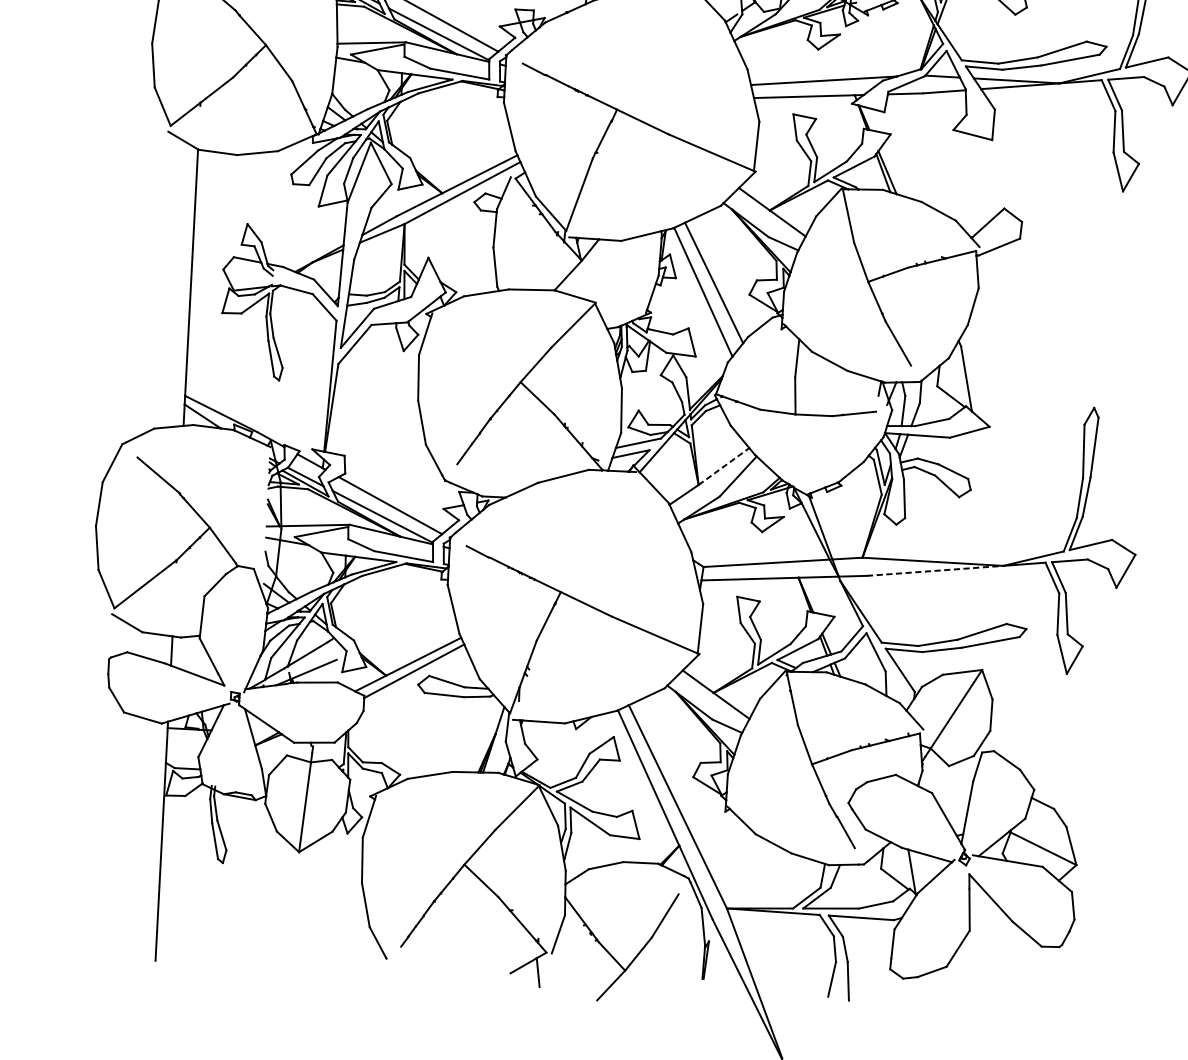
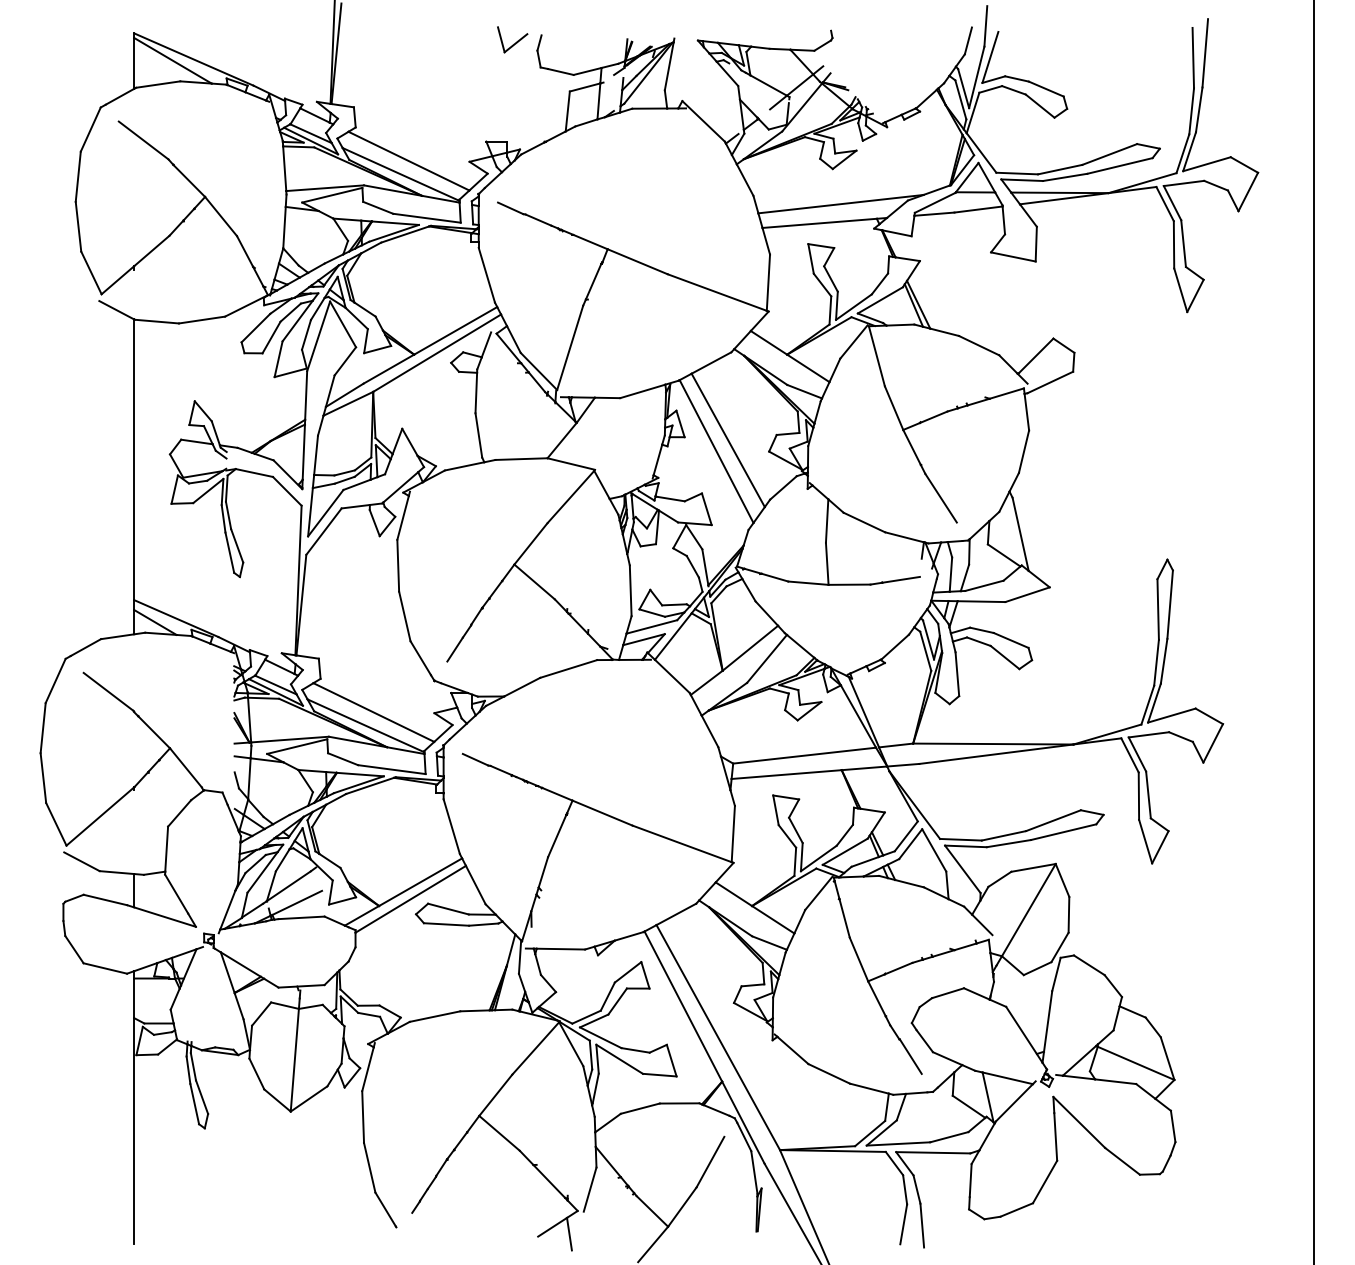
line: (724, 466) -> (750, 648), dashed -> solid
line: (935, 571) -> (996, 754), dashed -> solid

